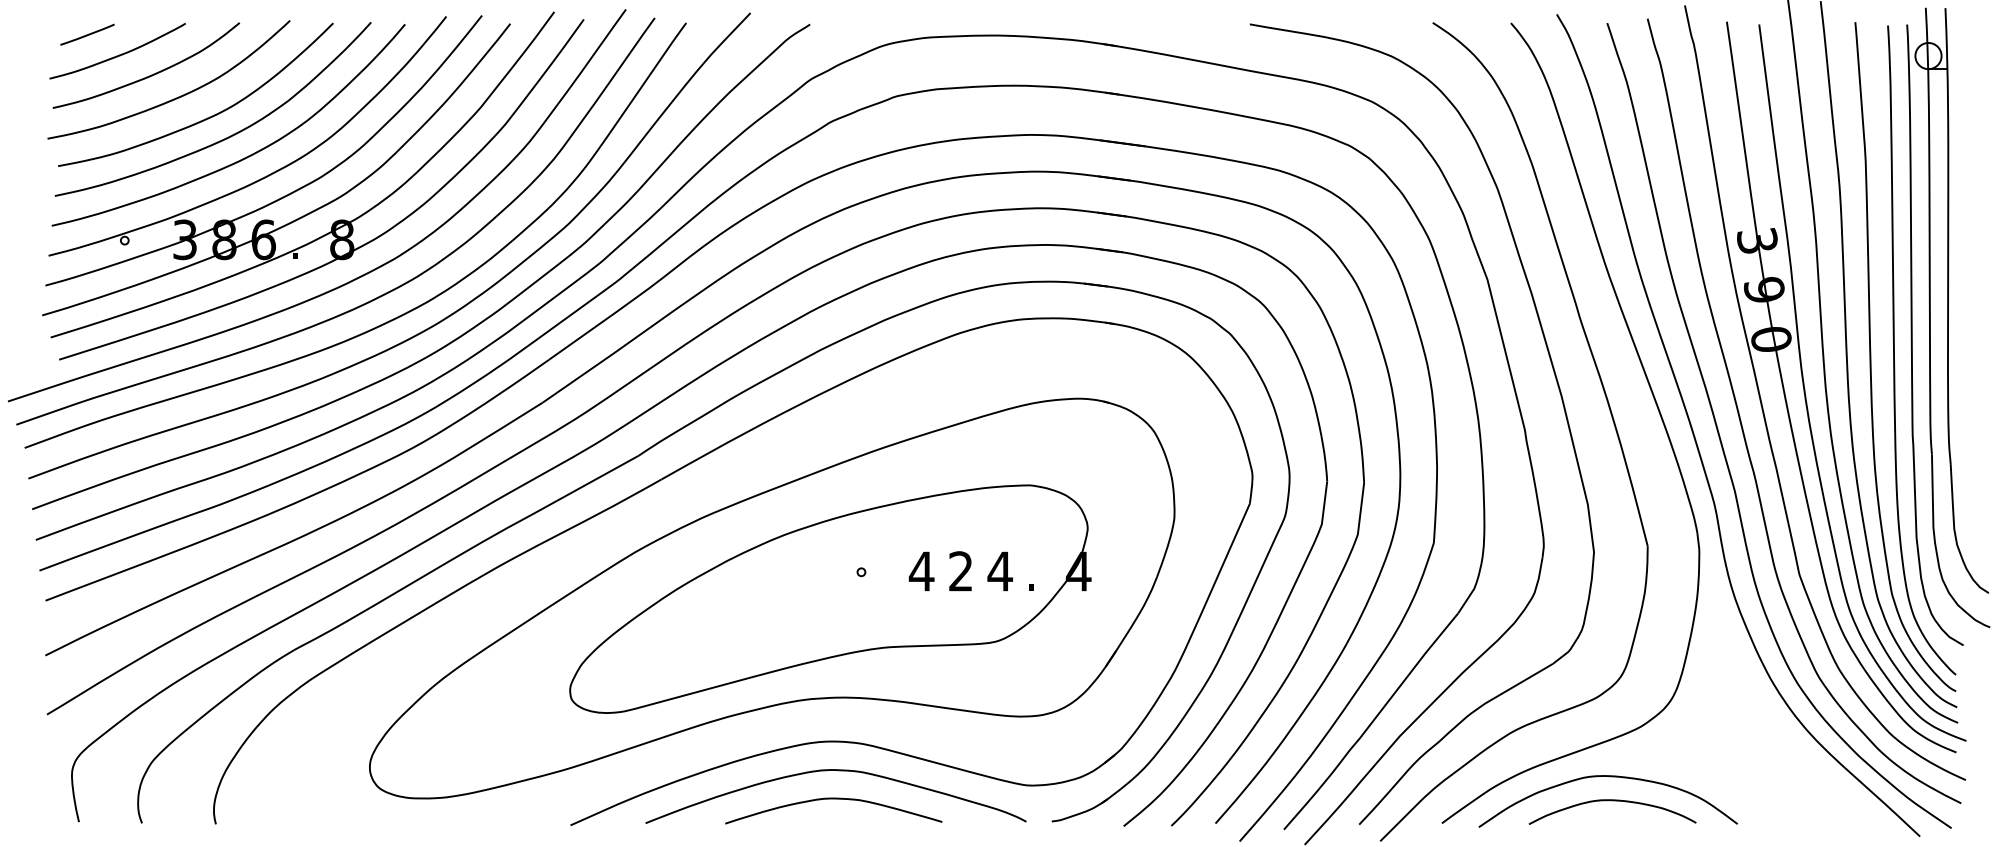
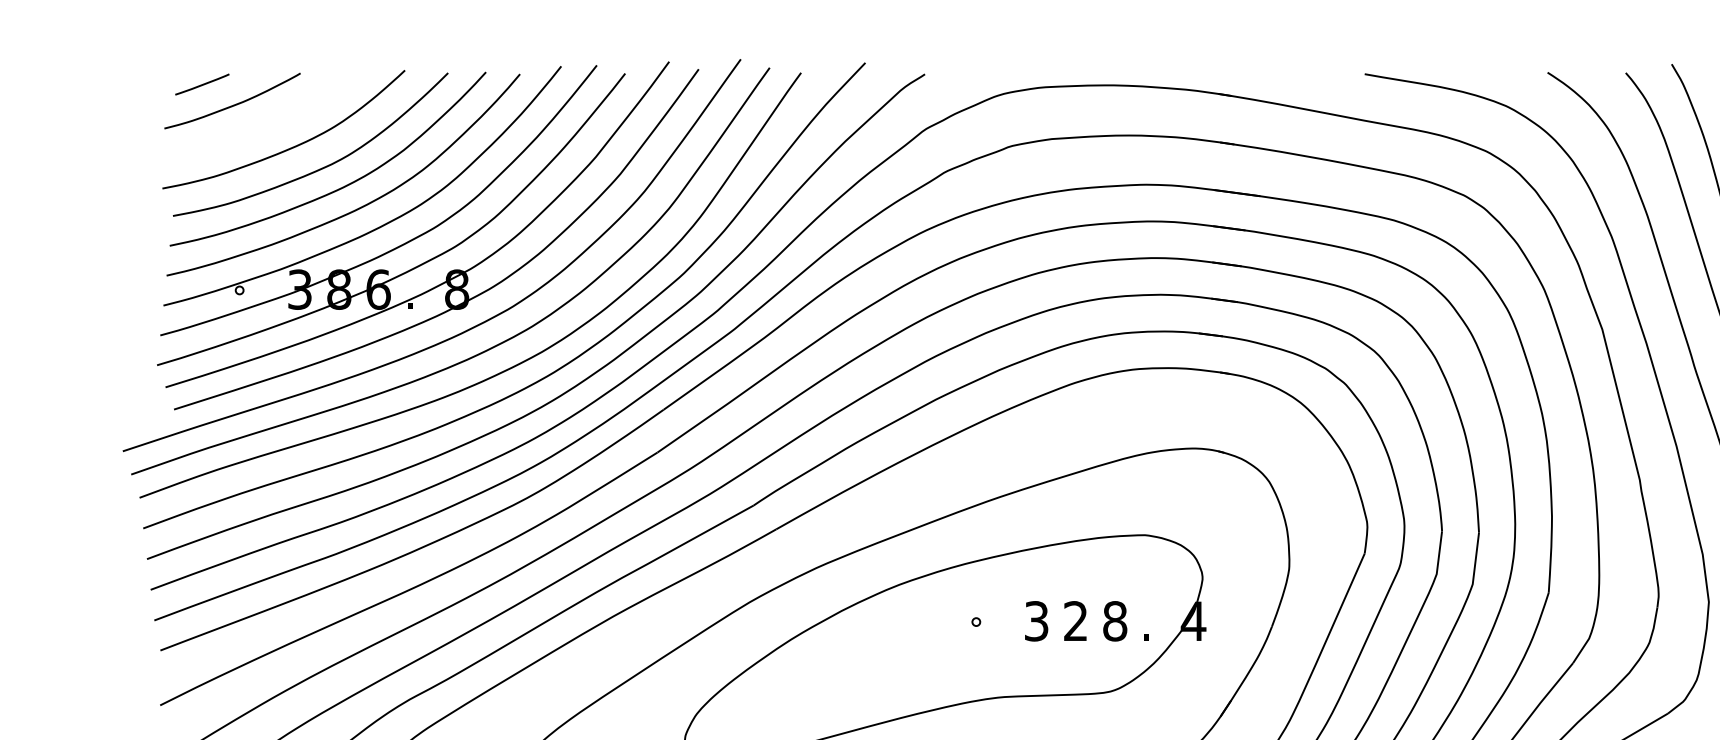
curve: (151, 74) -> (266, 124), removed
text: (921, 571) -> (1036, 621), 4 -> 3
text: (1000, 571) -> (1115, 621), 4 -> 8

